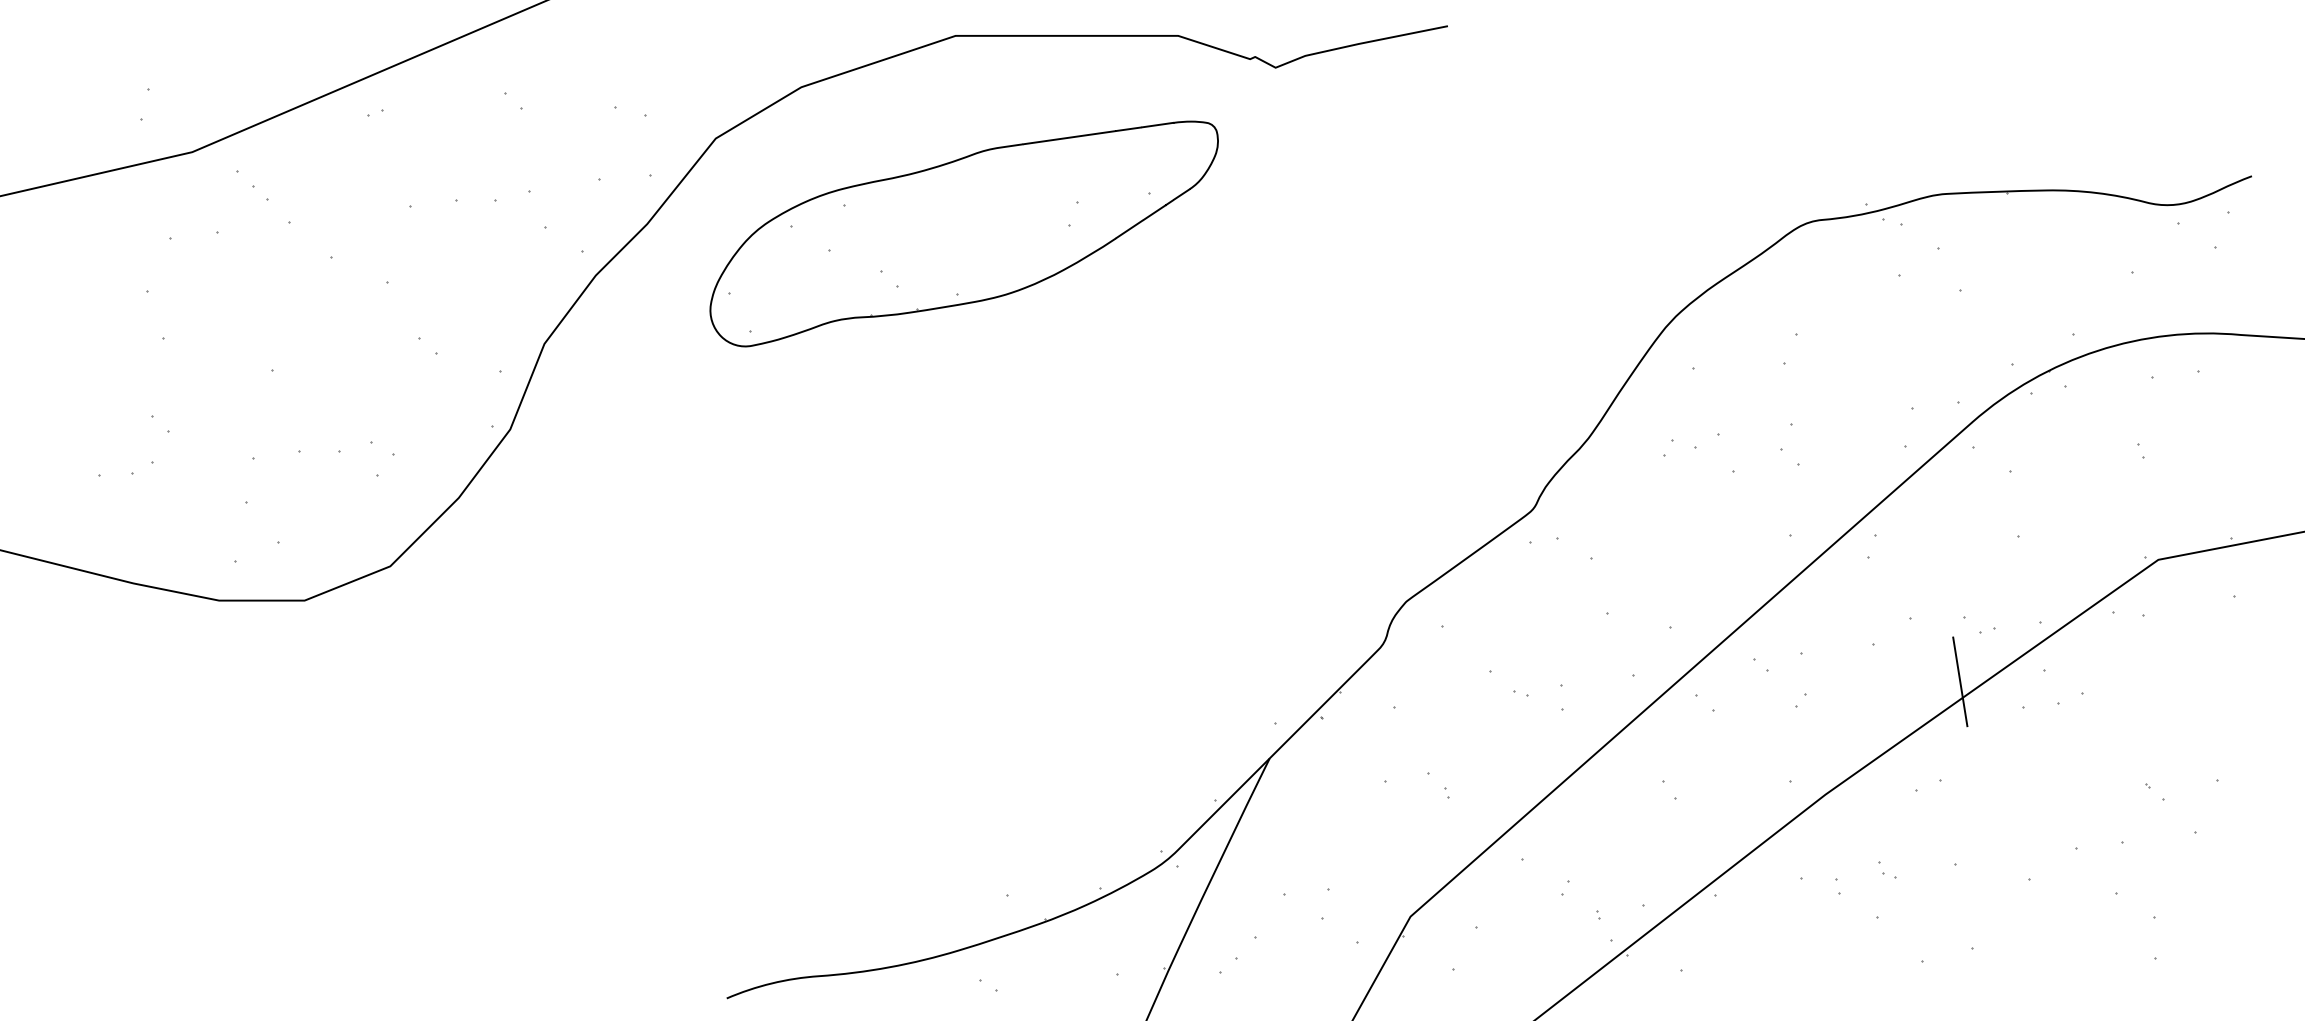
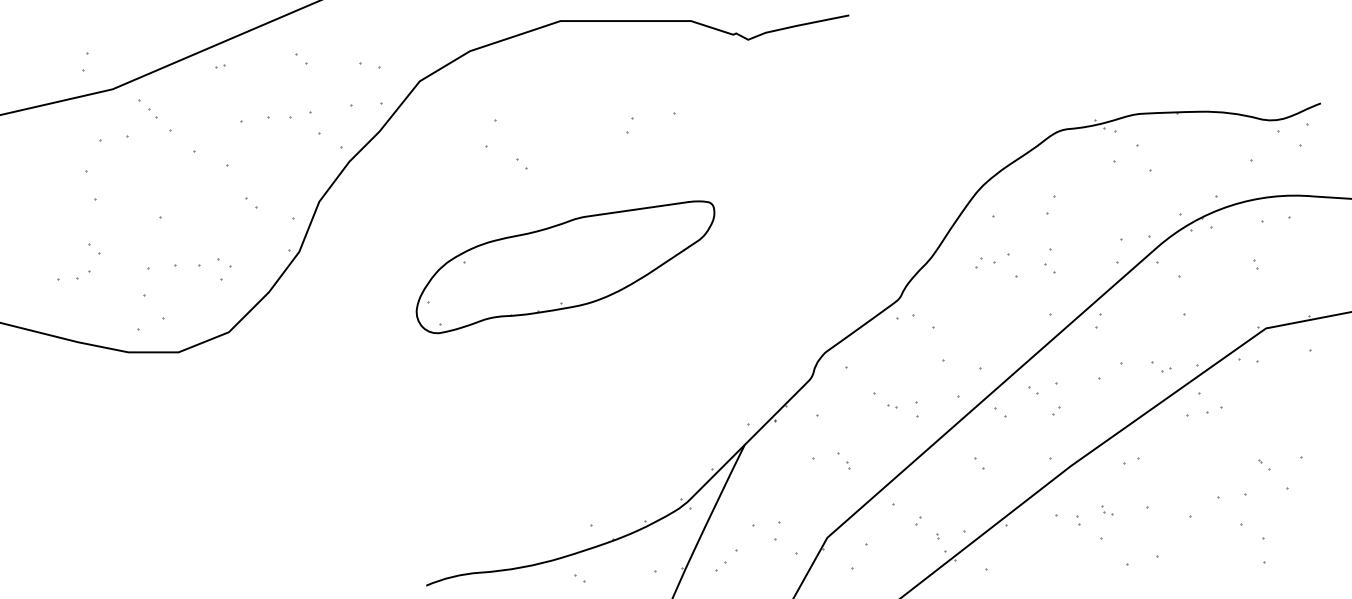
part: (964, 234) -> (565, 267), moved
line: (1959, 682) -> (1149, 400), removed

